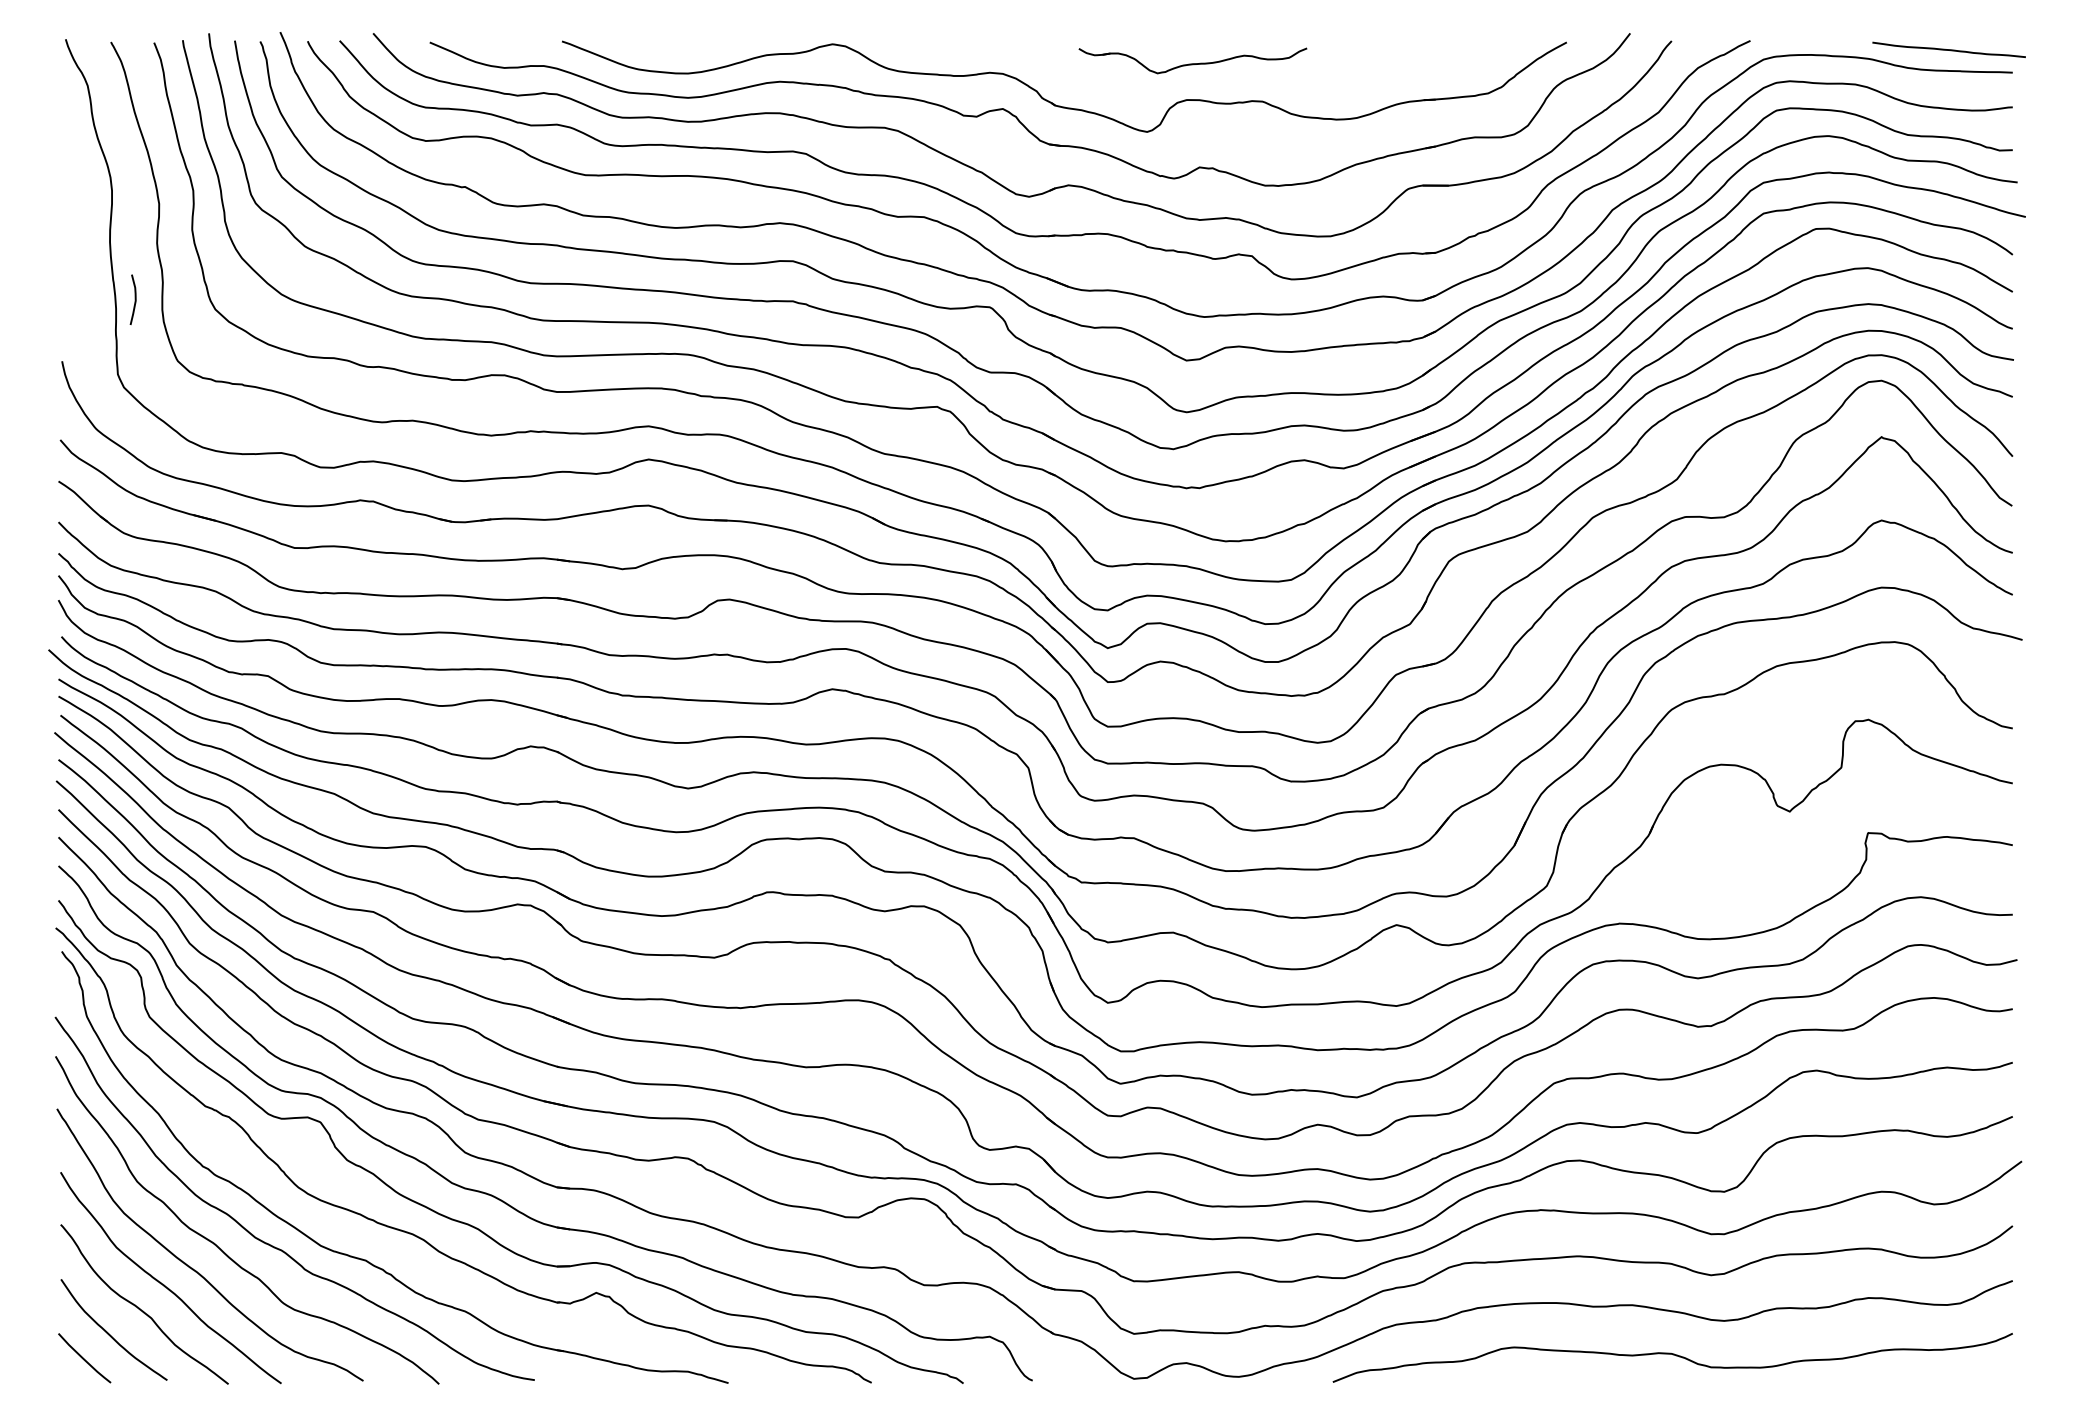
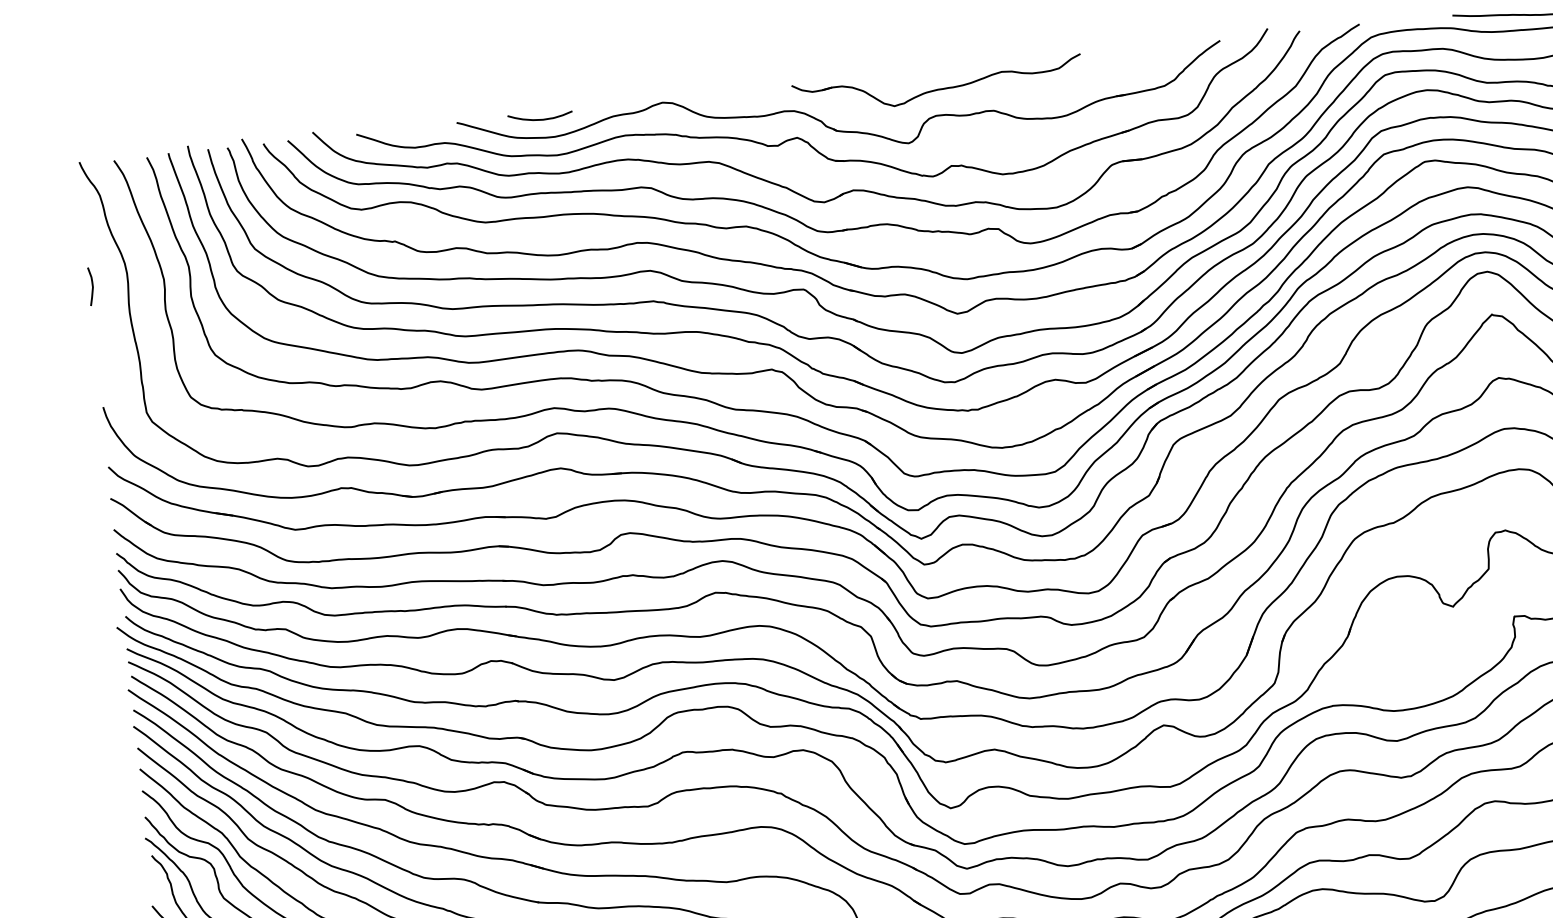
curve: (671, 48) -> (540, 119), added
part: (1192, 60) -> (937, 85), size x1.67
curve: (134, 299) -> (91, 286), moved

